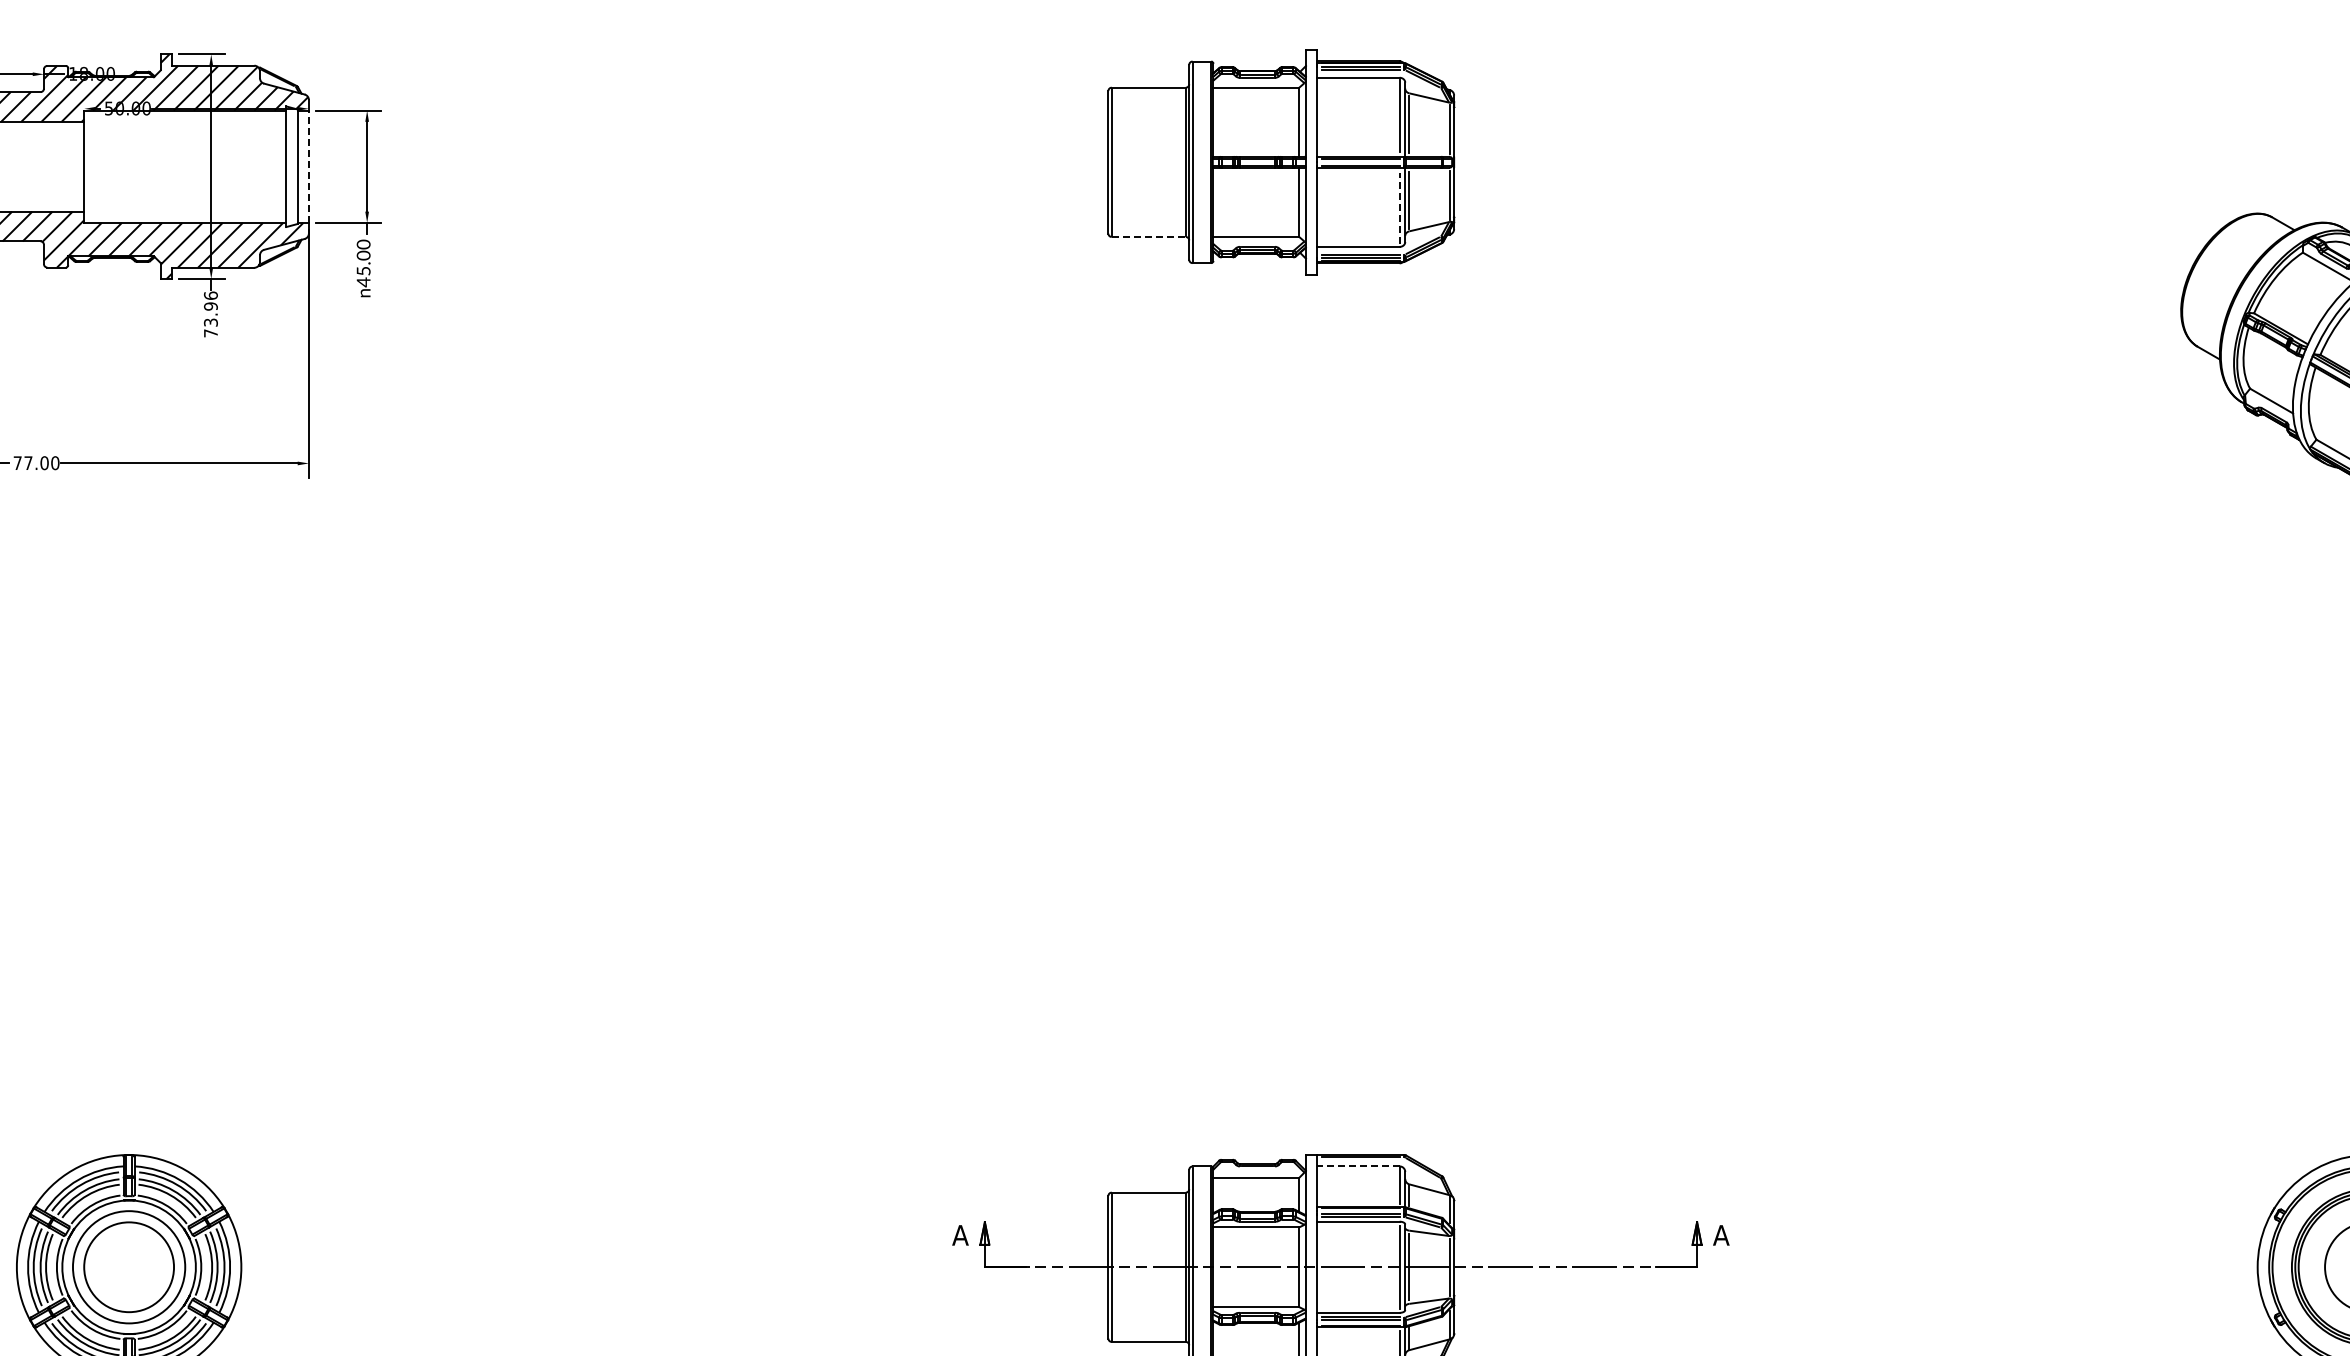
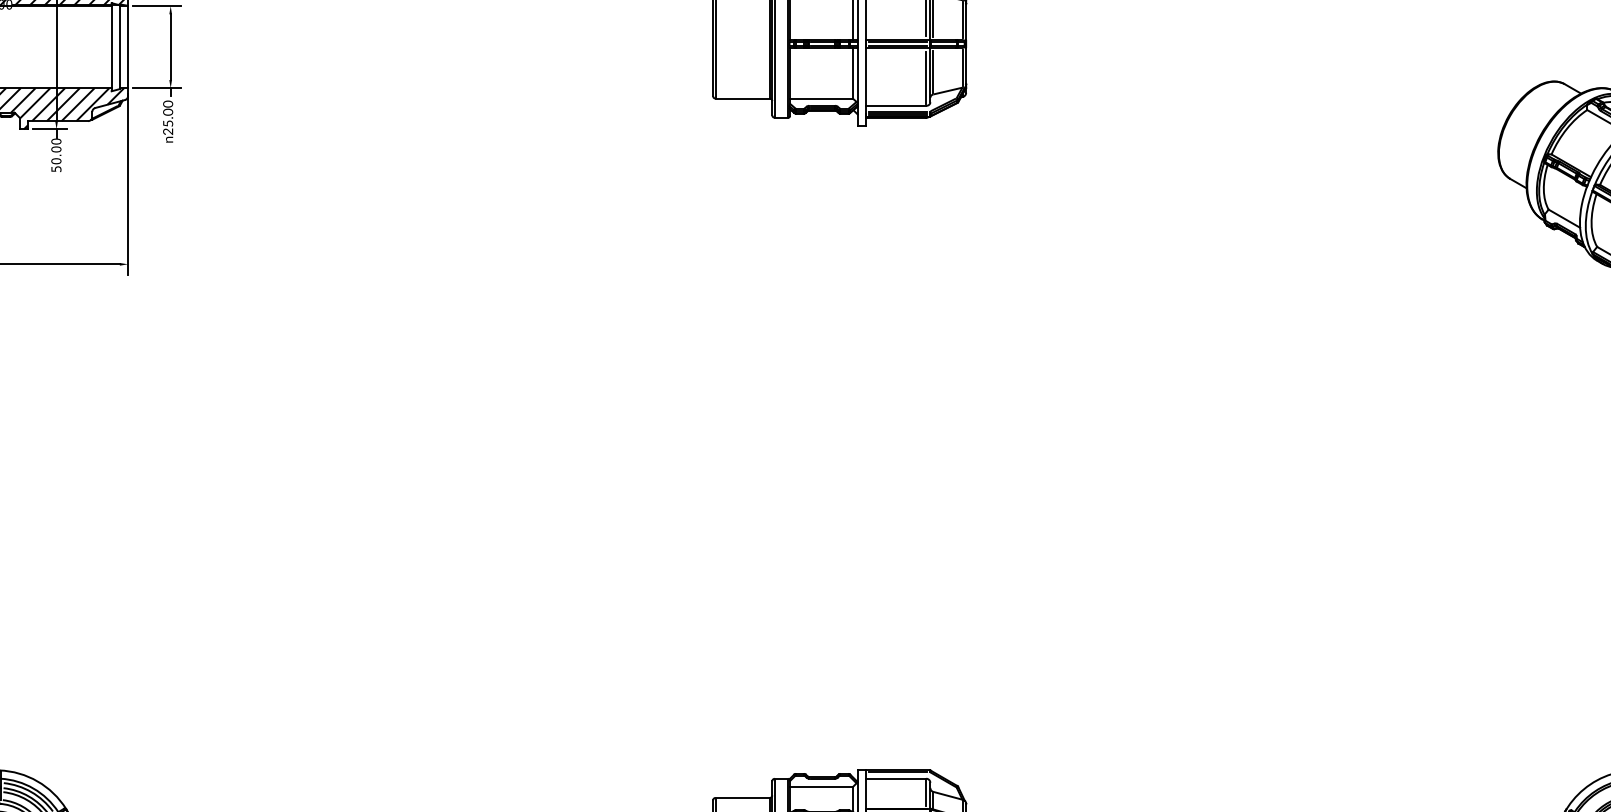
line: (308, 166) -> (127, 47), dashed -> solid
line: (1399, 208) -> (926, 77), dashed -> solid
line: (1149, 237) -> (743, 98), dashed -> solid
text: (363, 282) -> (168, 131), 45.00 -> 25.00
text: (210, 314) -> (56, 155), 73.96 -> 50.00
line: (1357, 1166) -> (895, 778), dashed -> solid

